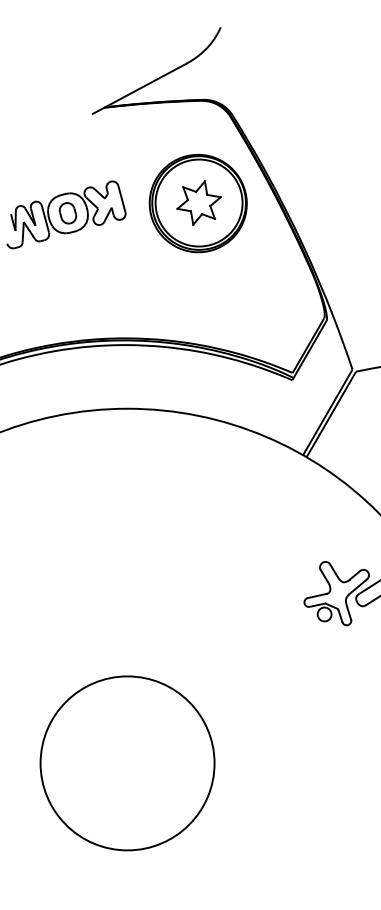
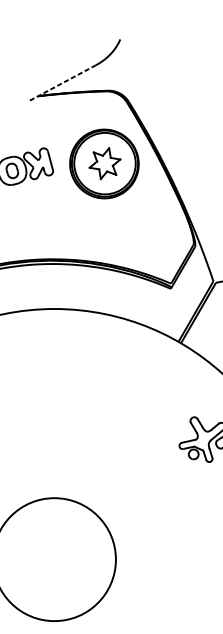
line: (139, 88) -> (62, 82), solid -> dashed

